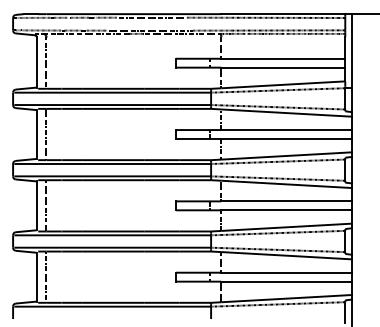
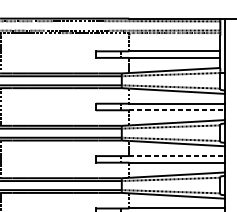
line: (287, 138) -> (177, 109), solid -> dashed
line: (287, 201) -> (177, 156), solid -> dashed

